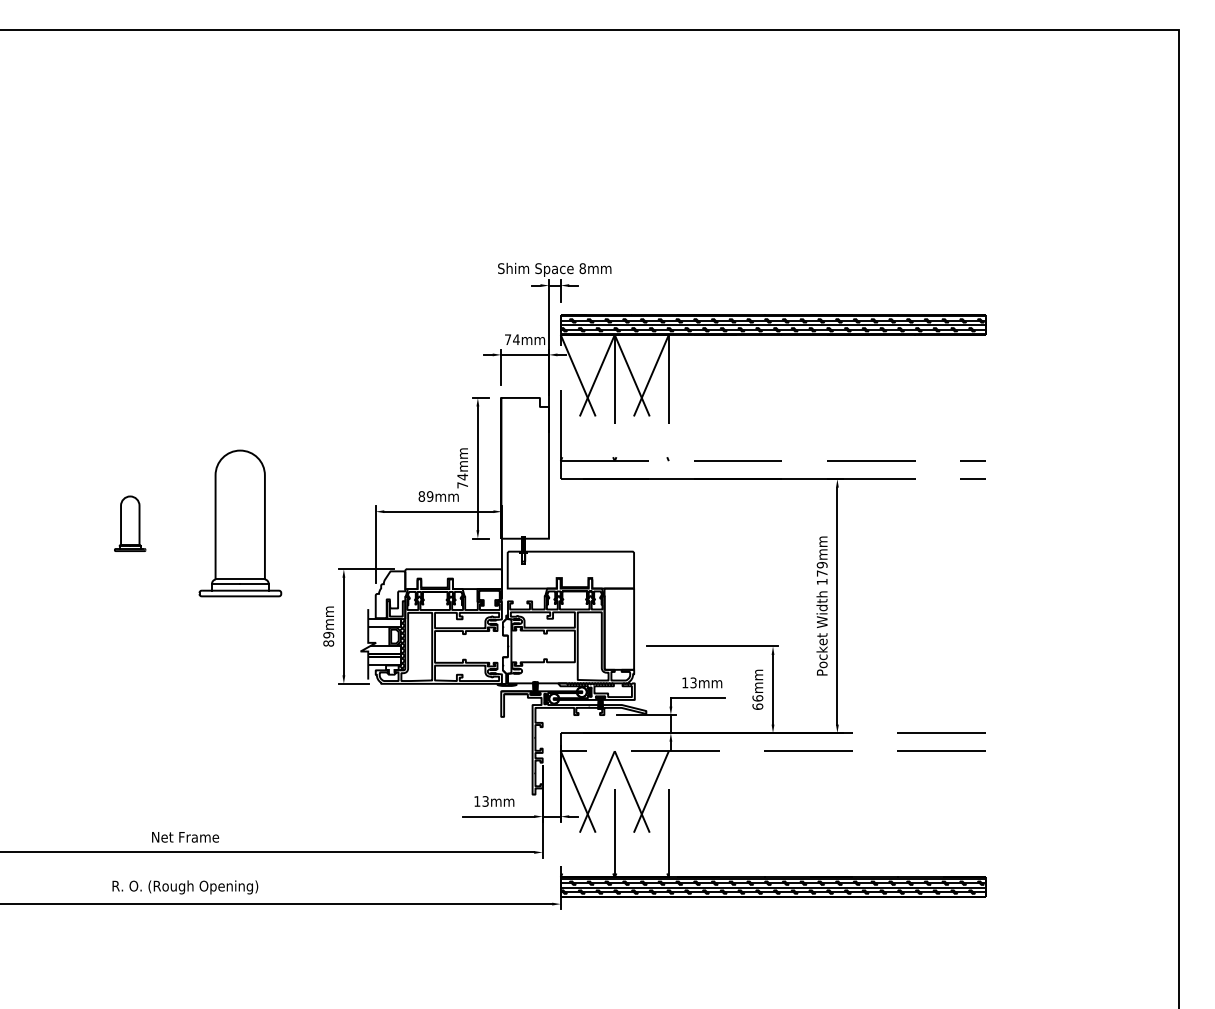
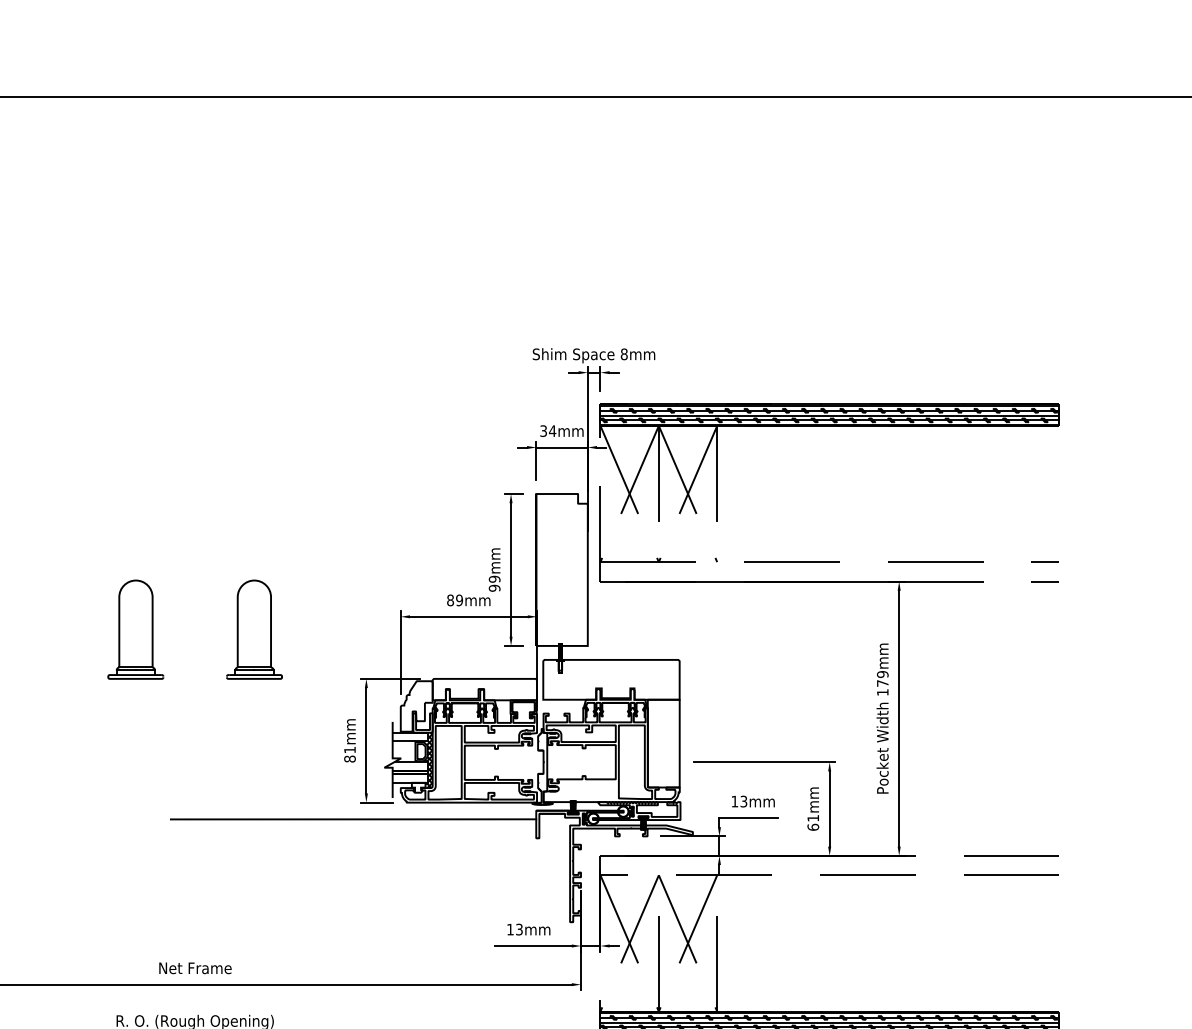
text: (508, 339) -> (544, 430), 74mm -> 34mm
text: (462, 480) -> (494, 583), 74mm -> 99mm
part: (129, 523) -> (134, 629), size x1.67
part: (239, 523) -> (253, 629), size x0.62
text: (328, 635) -> (349, 750), 89mm -> 81mm
text: (757, 698) -> (812, 818), 66mm -> 61mm
line: (331, 699) -> (353, 819), added

